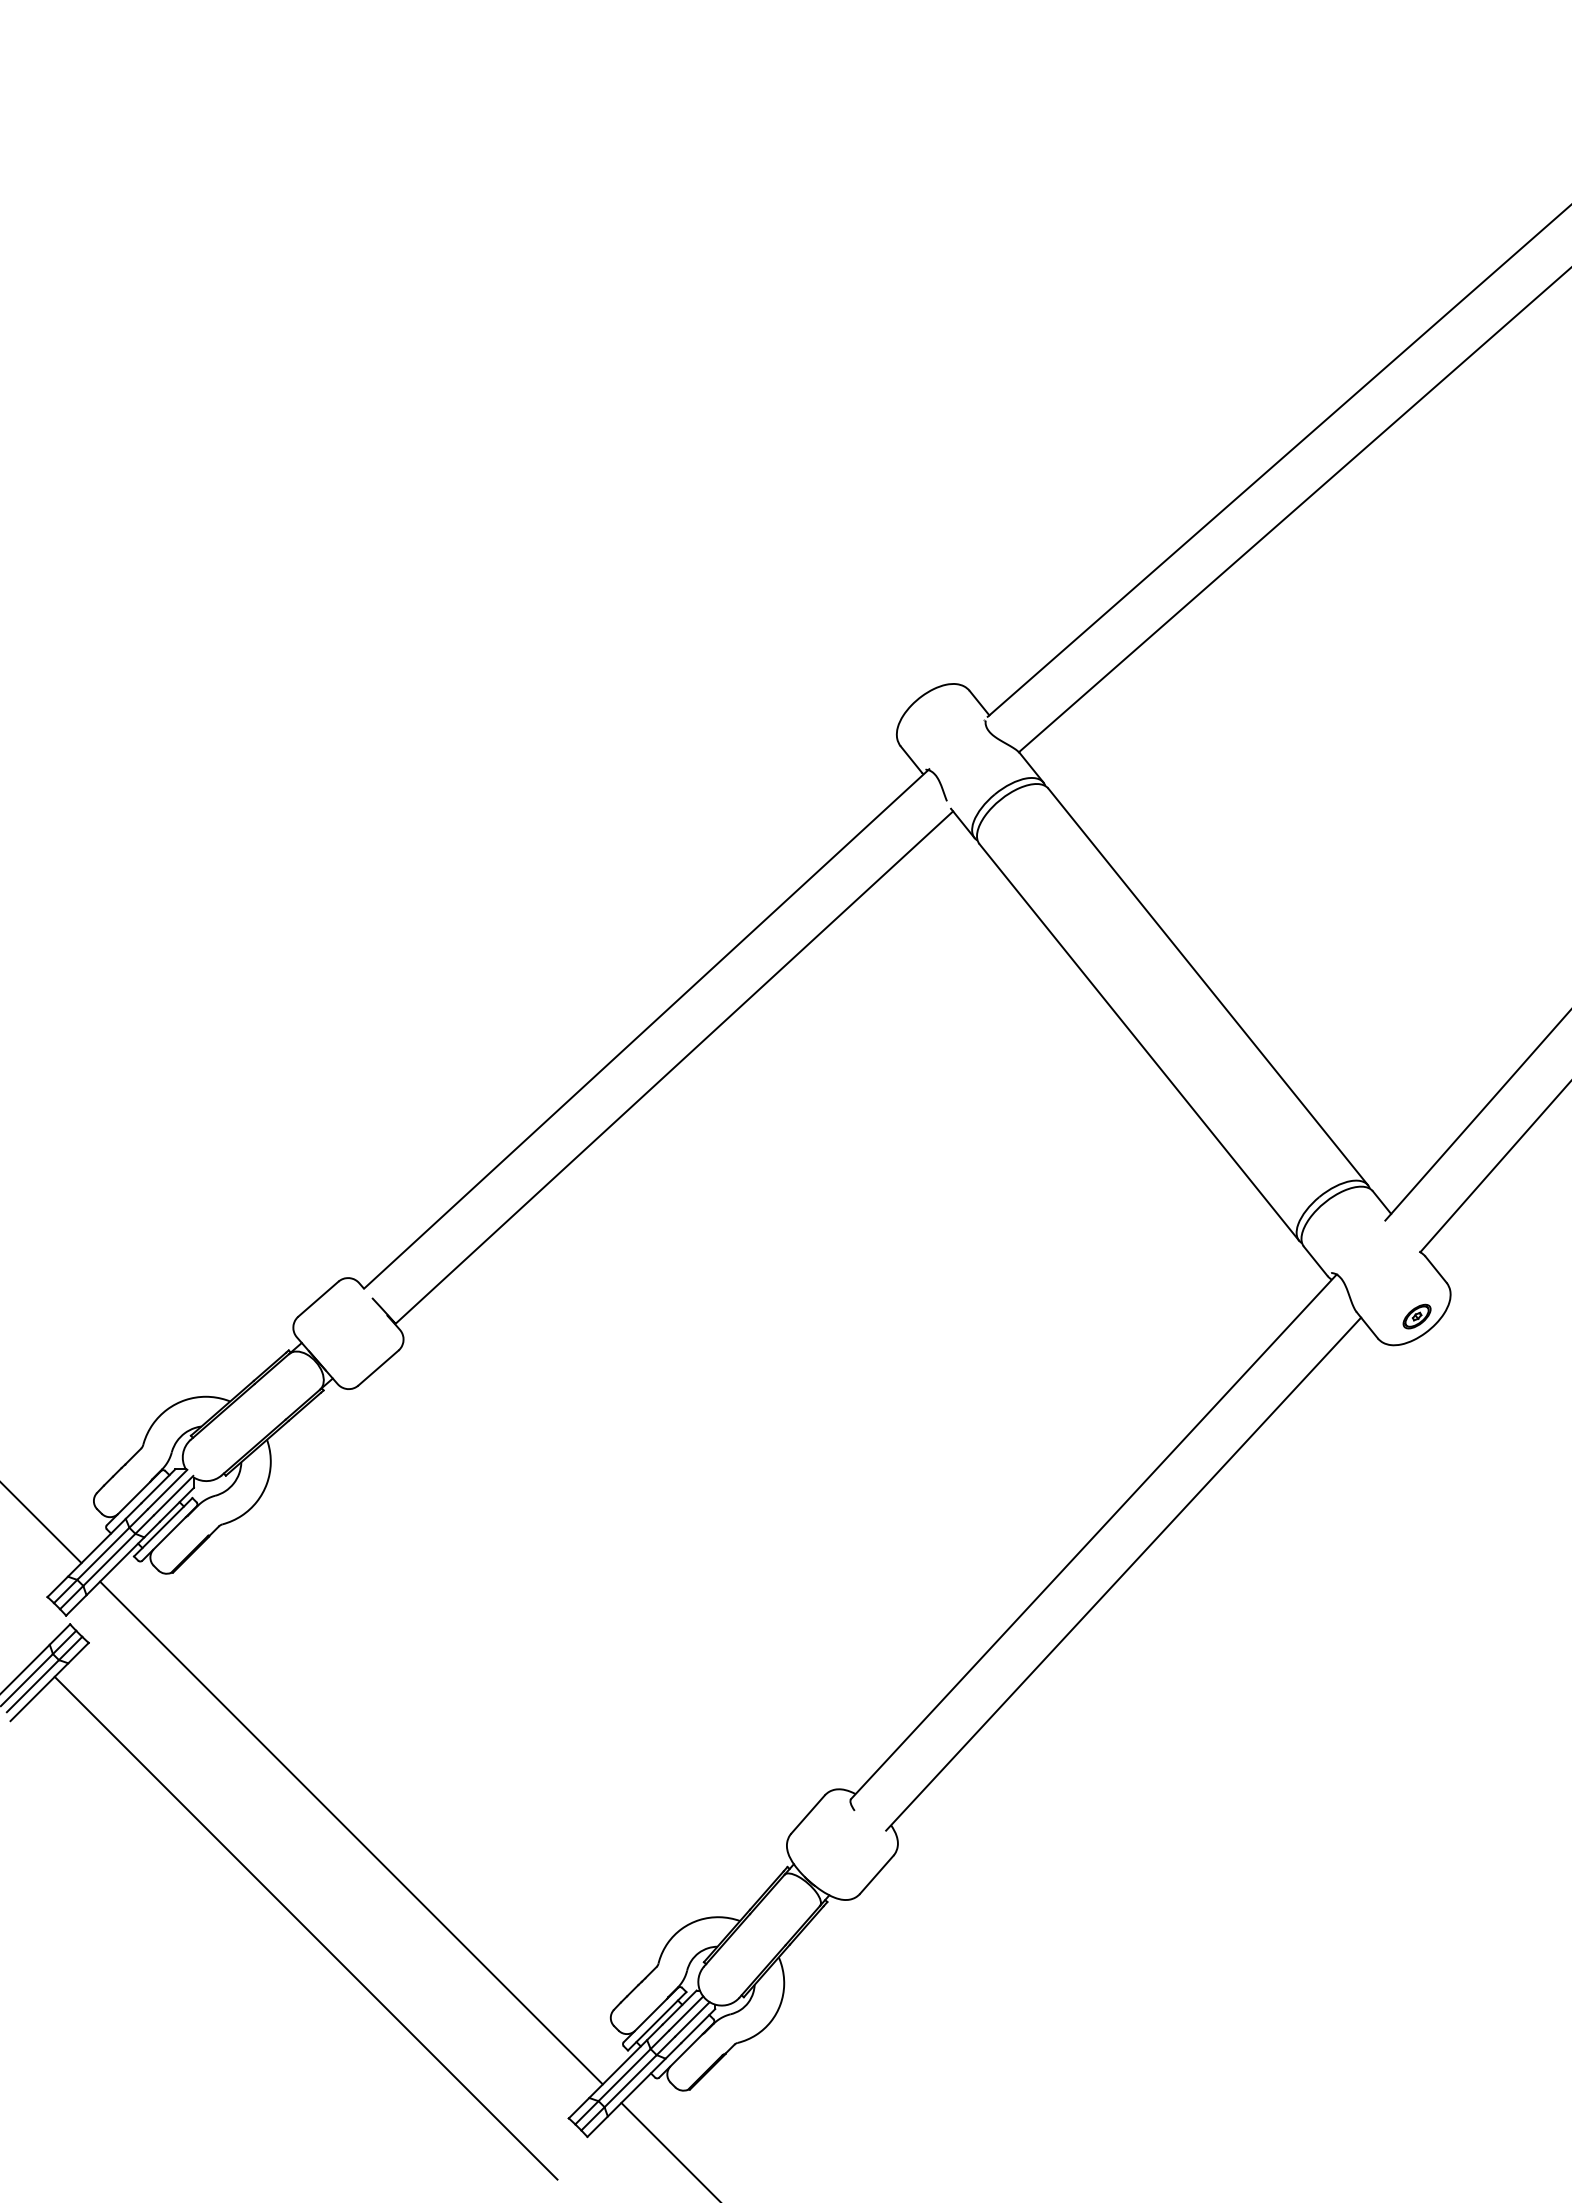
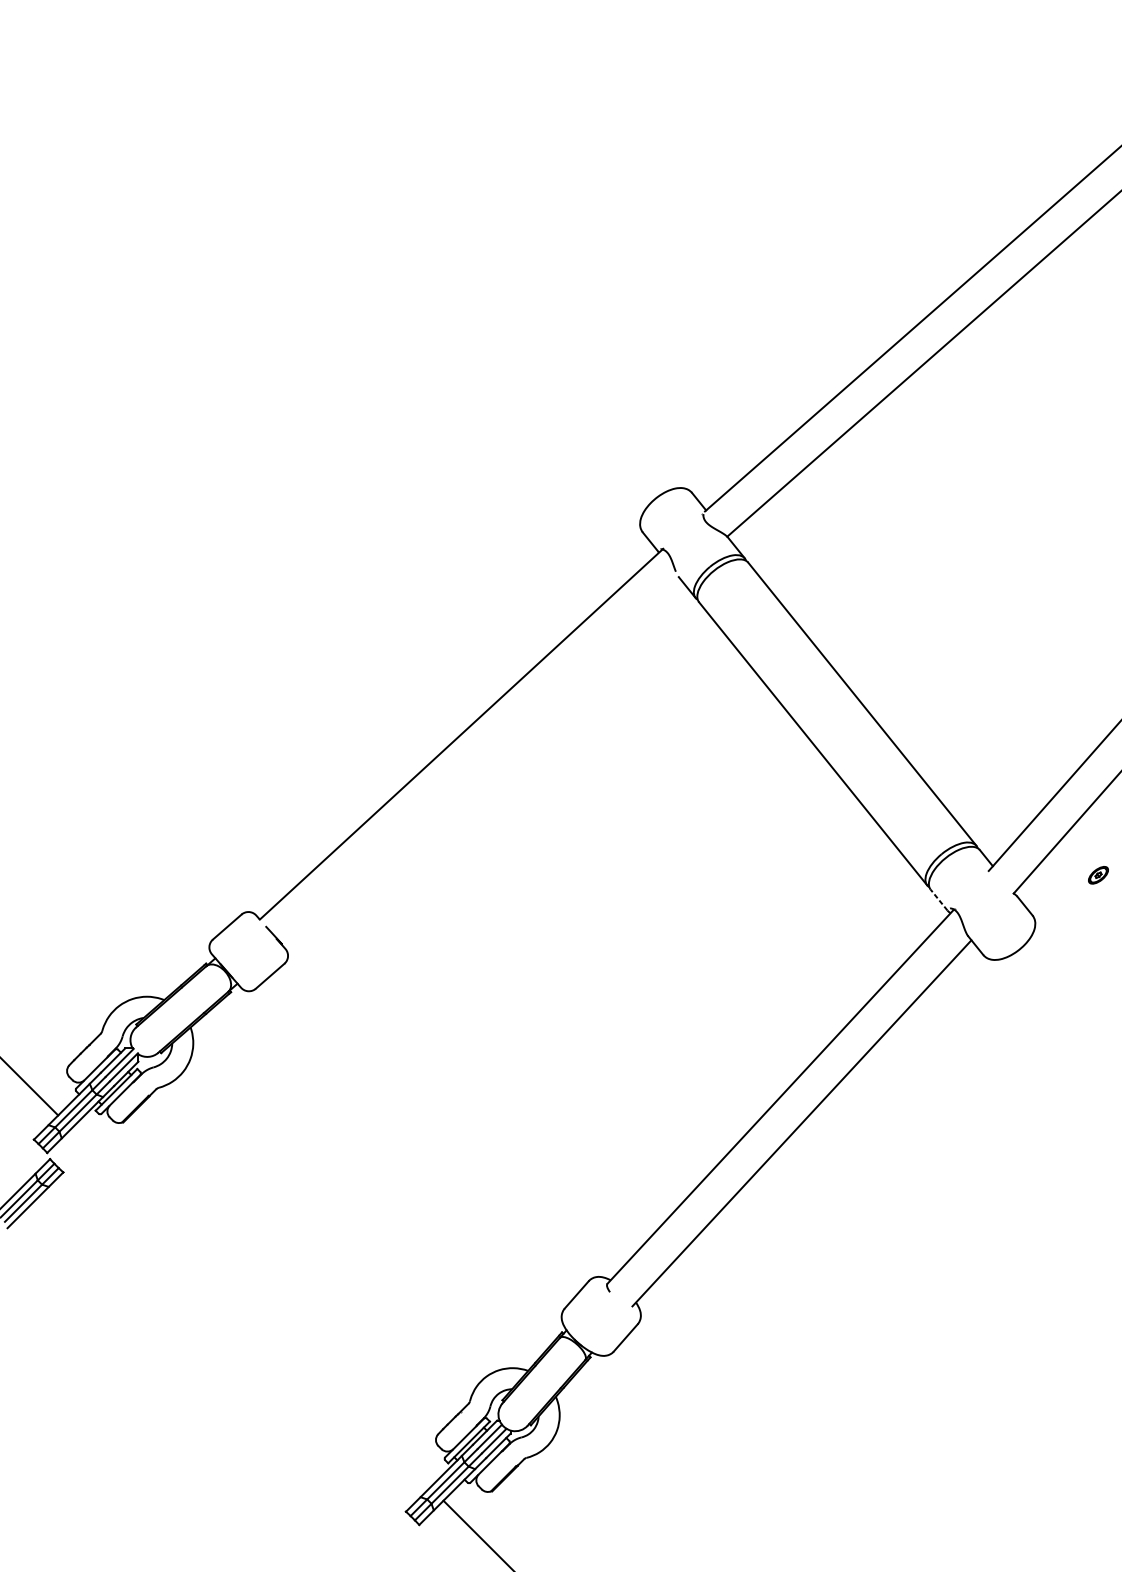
line: (674, 1067) -> (481, 761), removed
line: (1315, 1261) -> (938, 900), solid -> dashed
part: (1416, 1316) -> (1098, 875), moved
line: (351, 1832) -> (250, 1307), removed
line: (305, 1927) -> (218, 1375), removed

